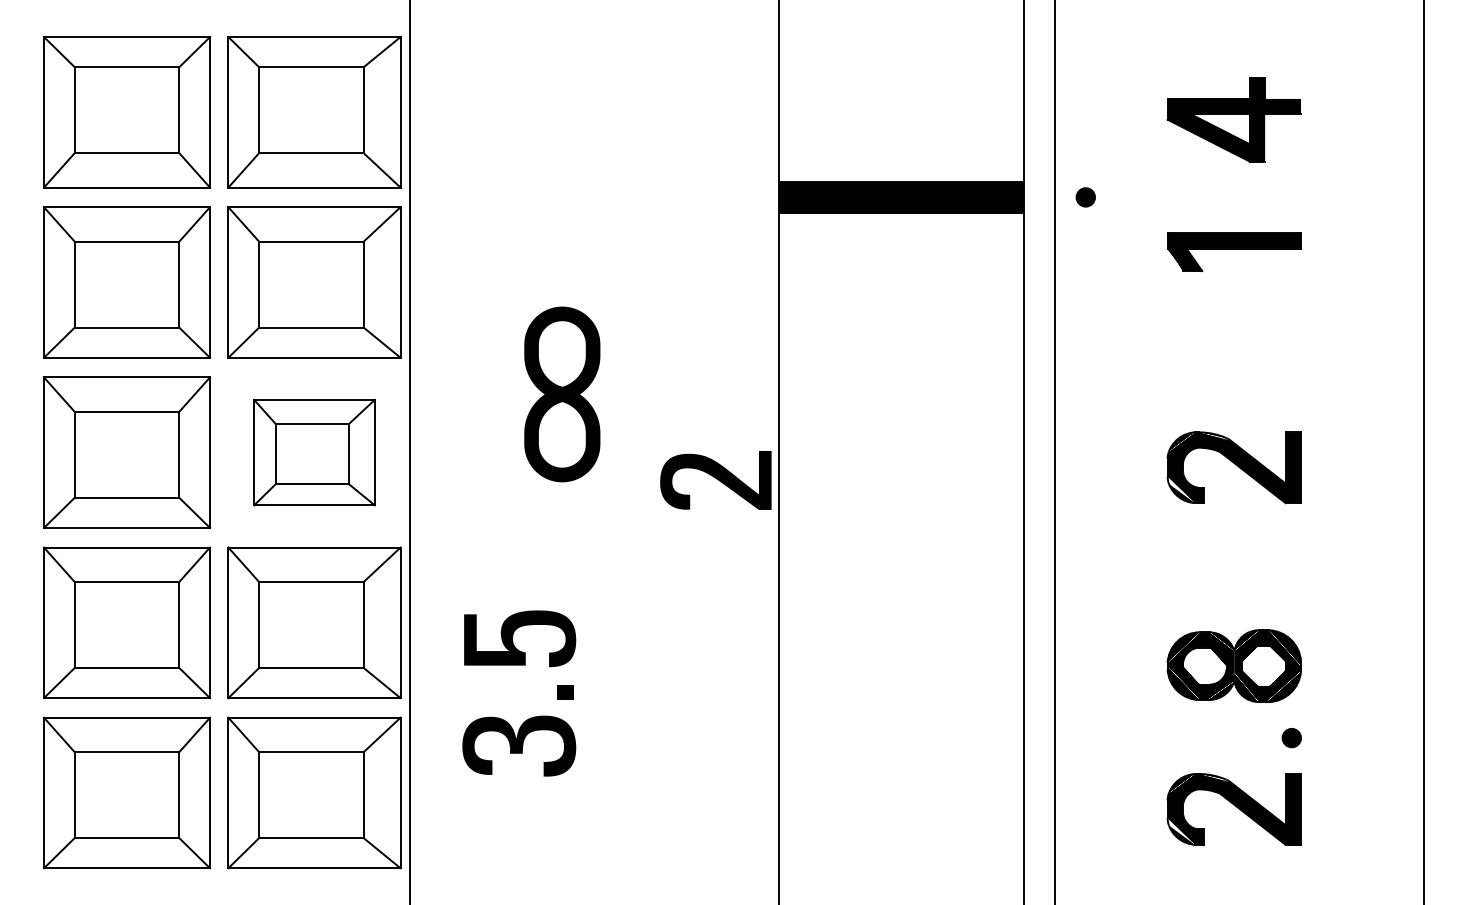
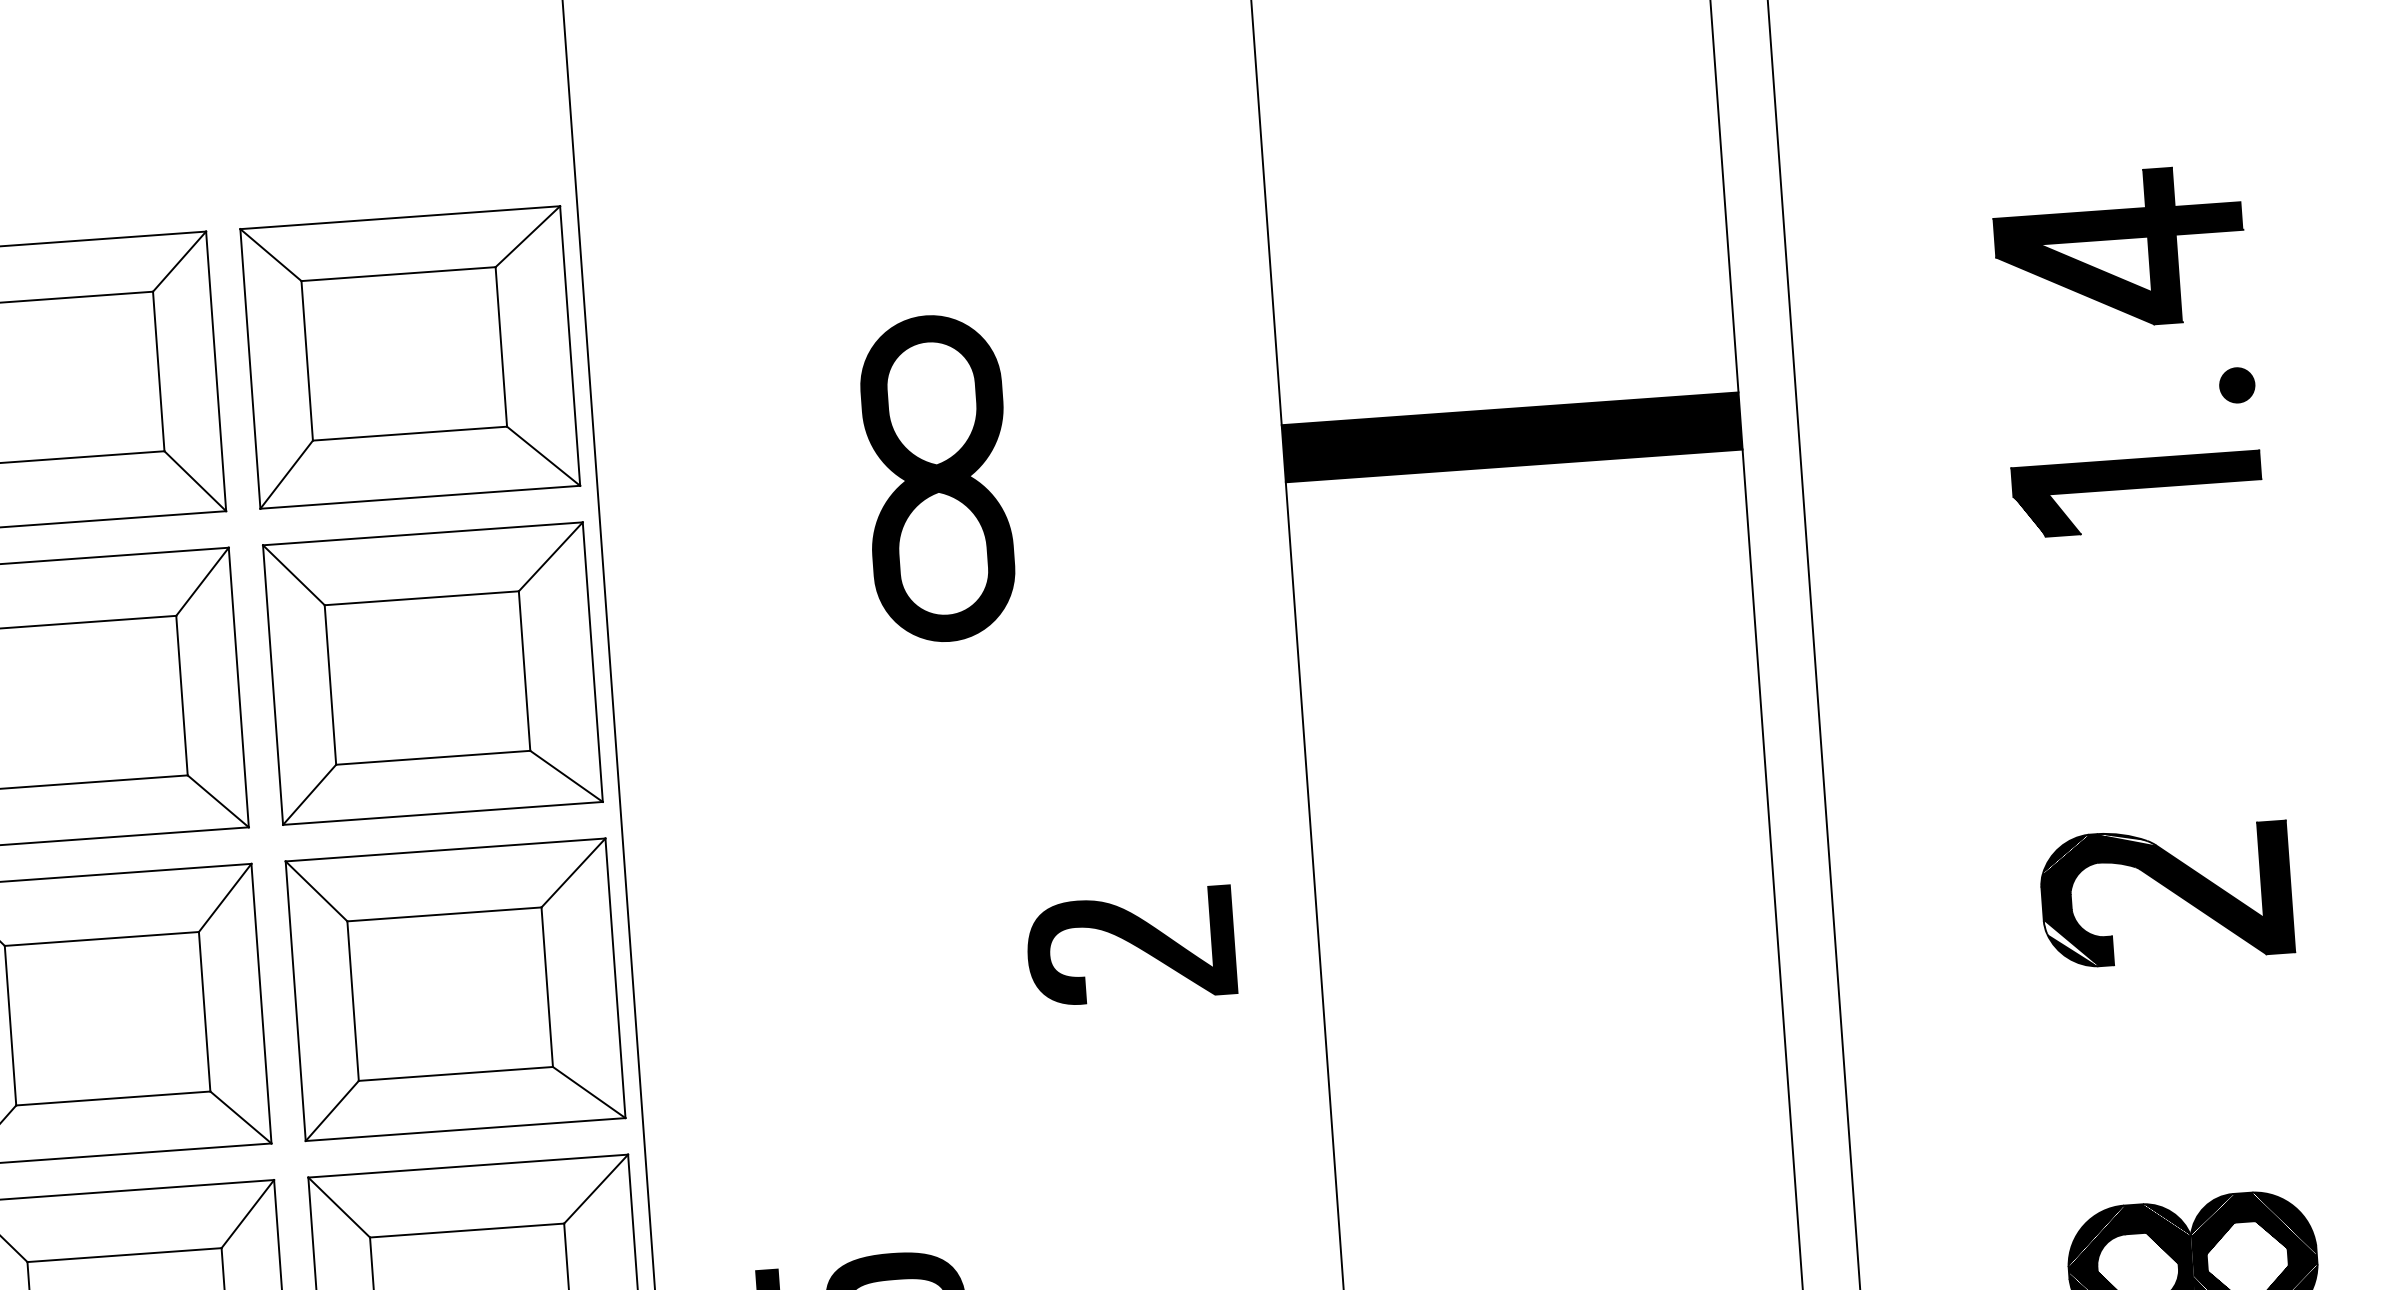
part: (1085, 197) -> (2236, 385), moved
part: (562, 394) -> (938, 478), moved
part: (314, 452) -> (455, 989), size x1.43
part: (715, 480) -> (1130, 946), moved

